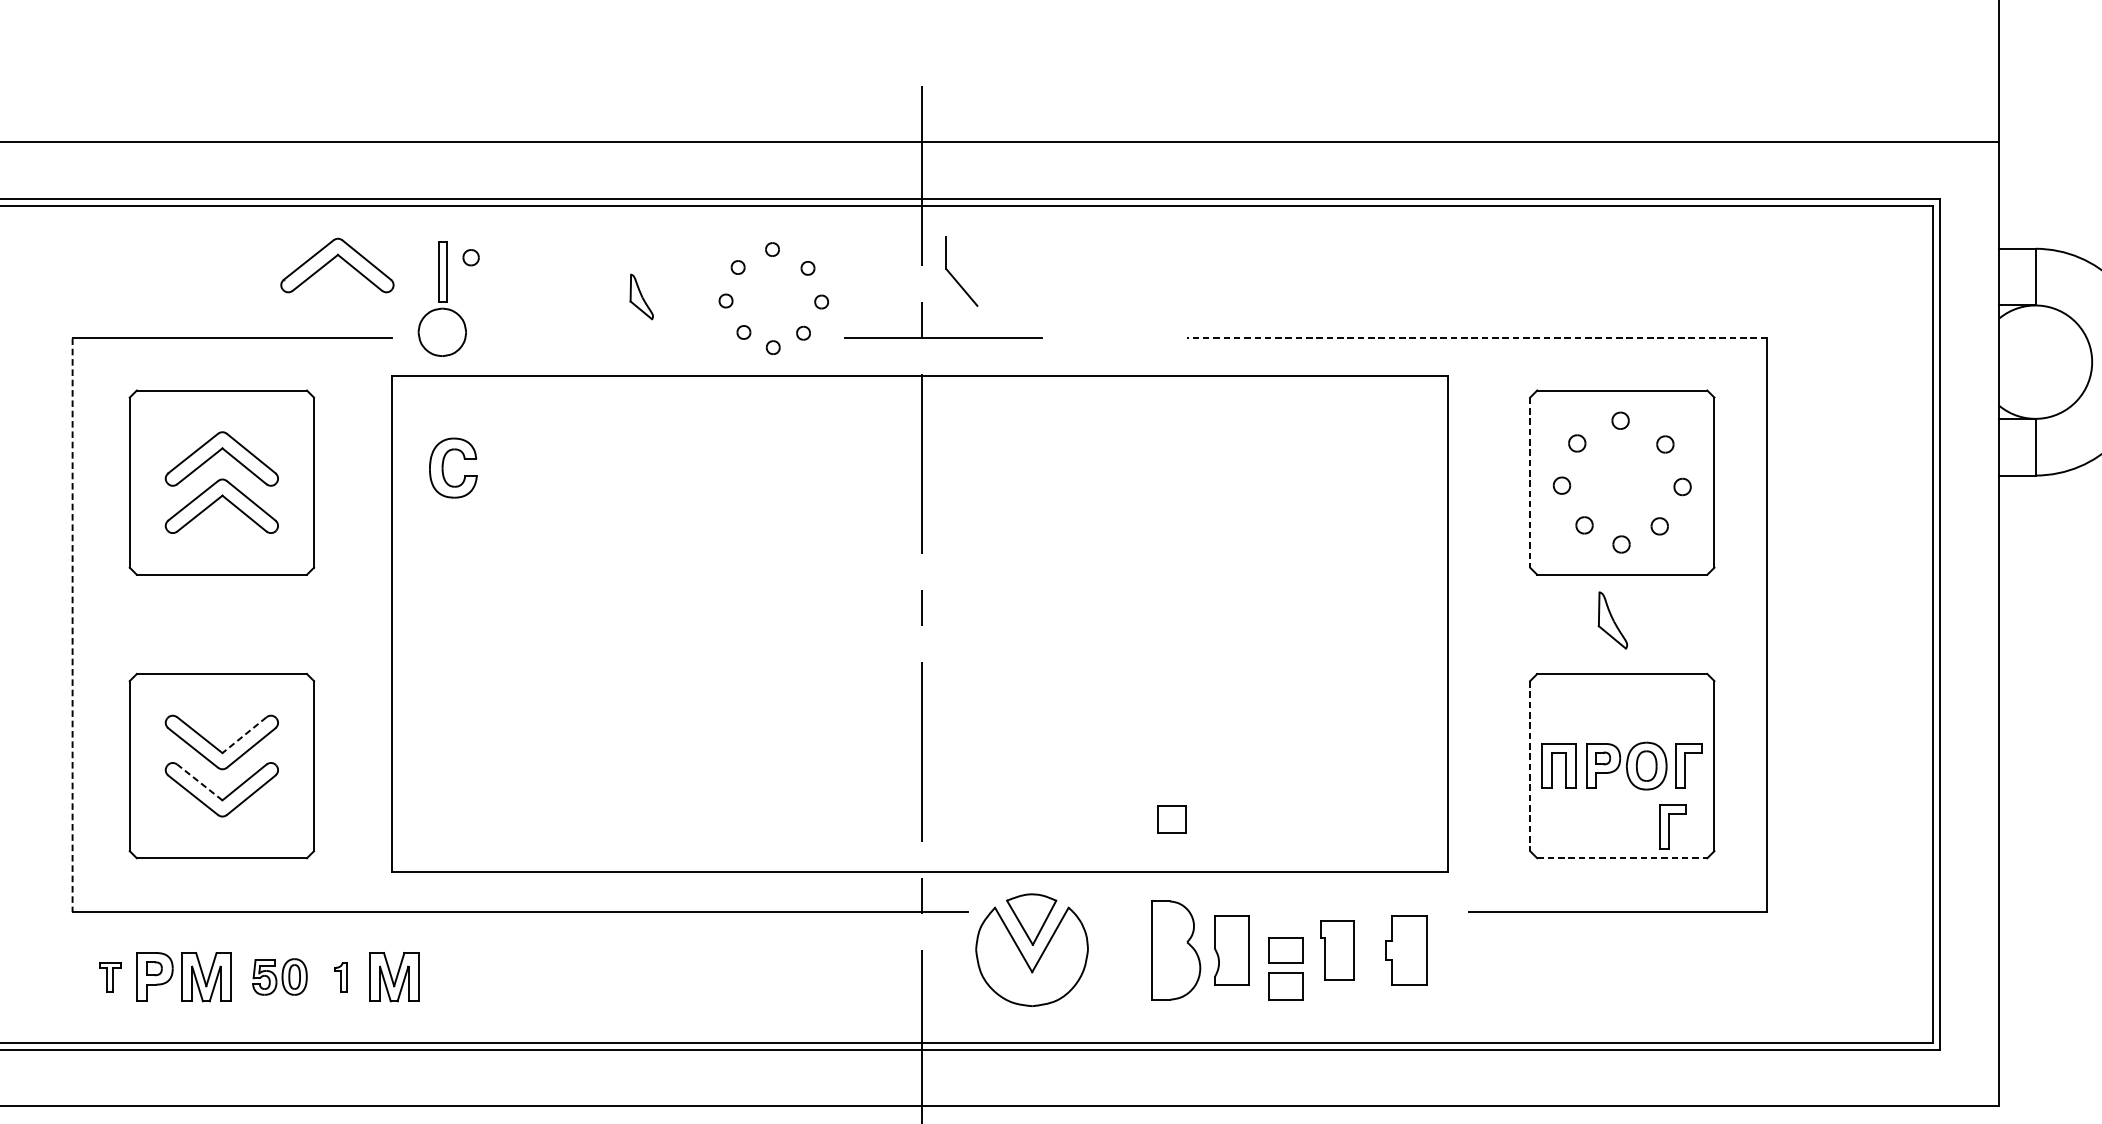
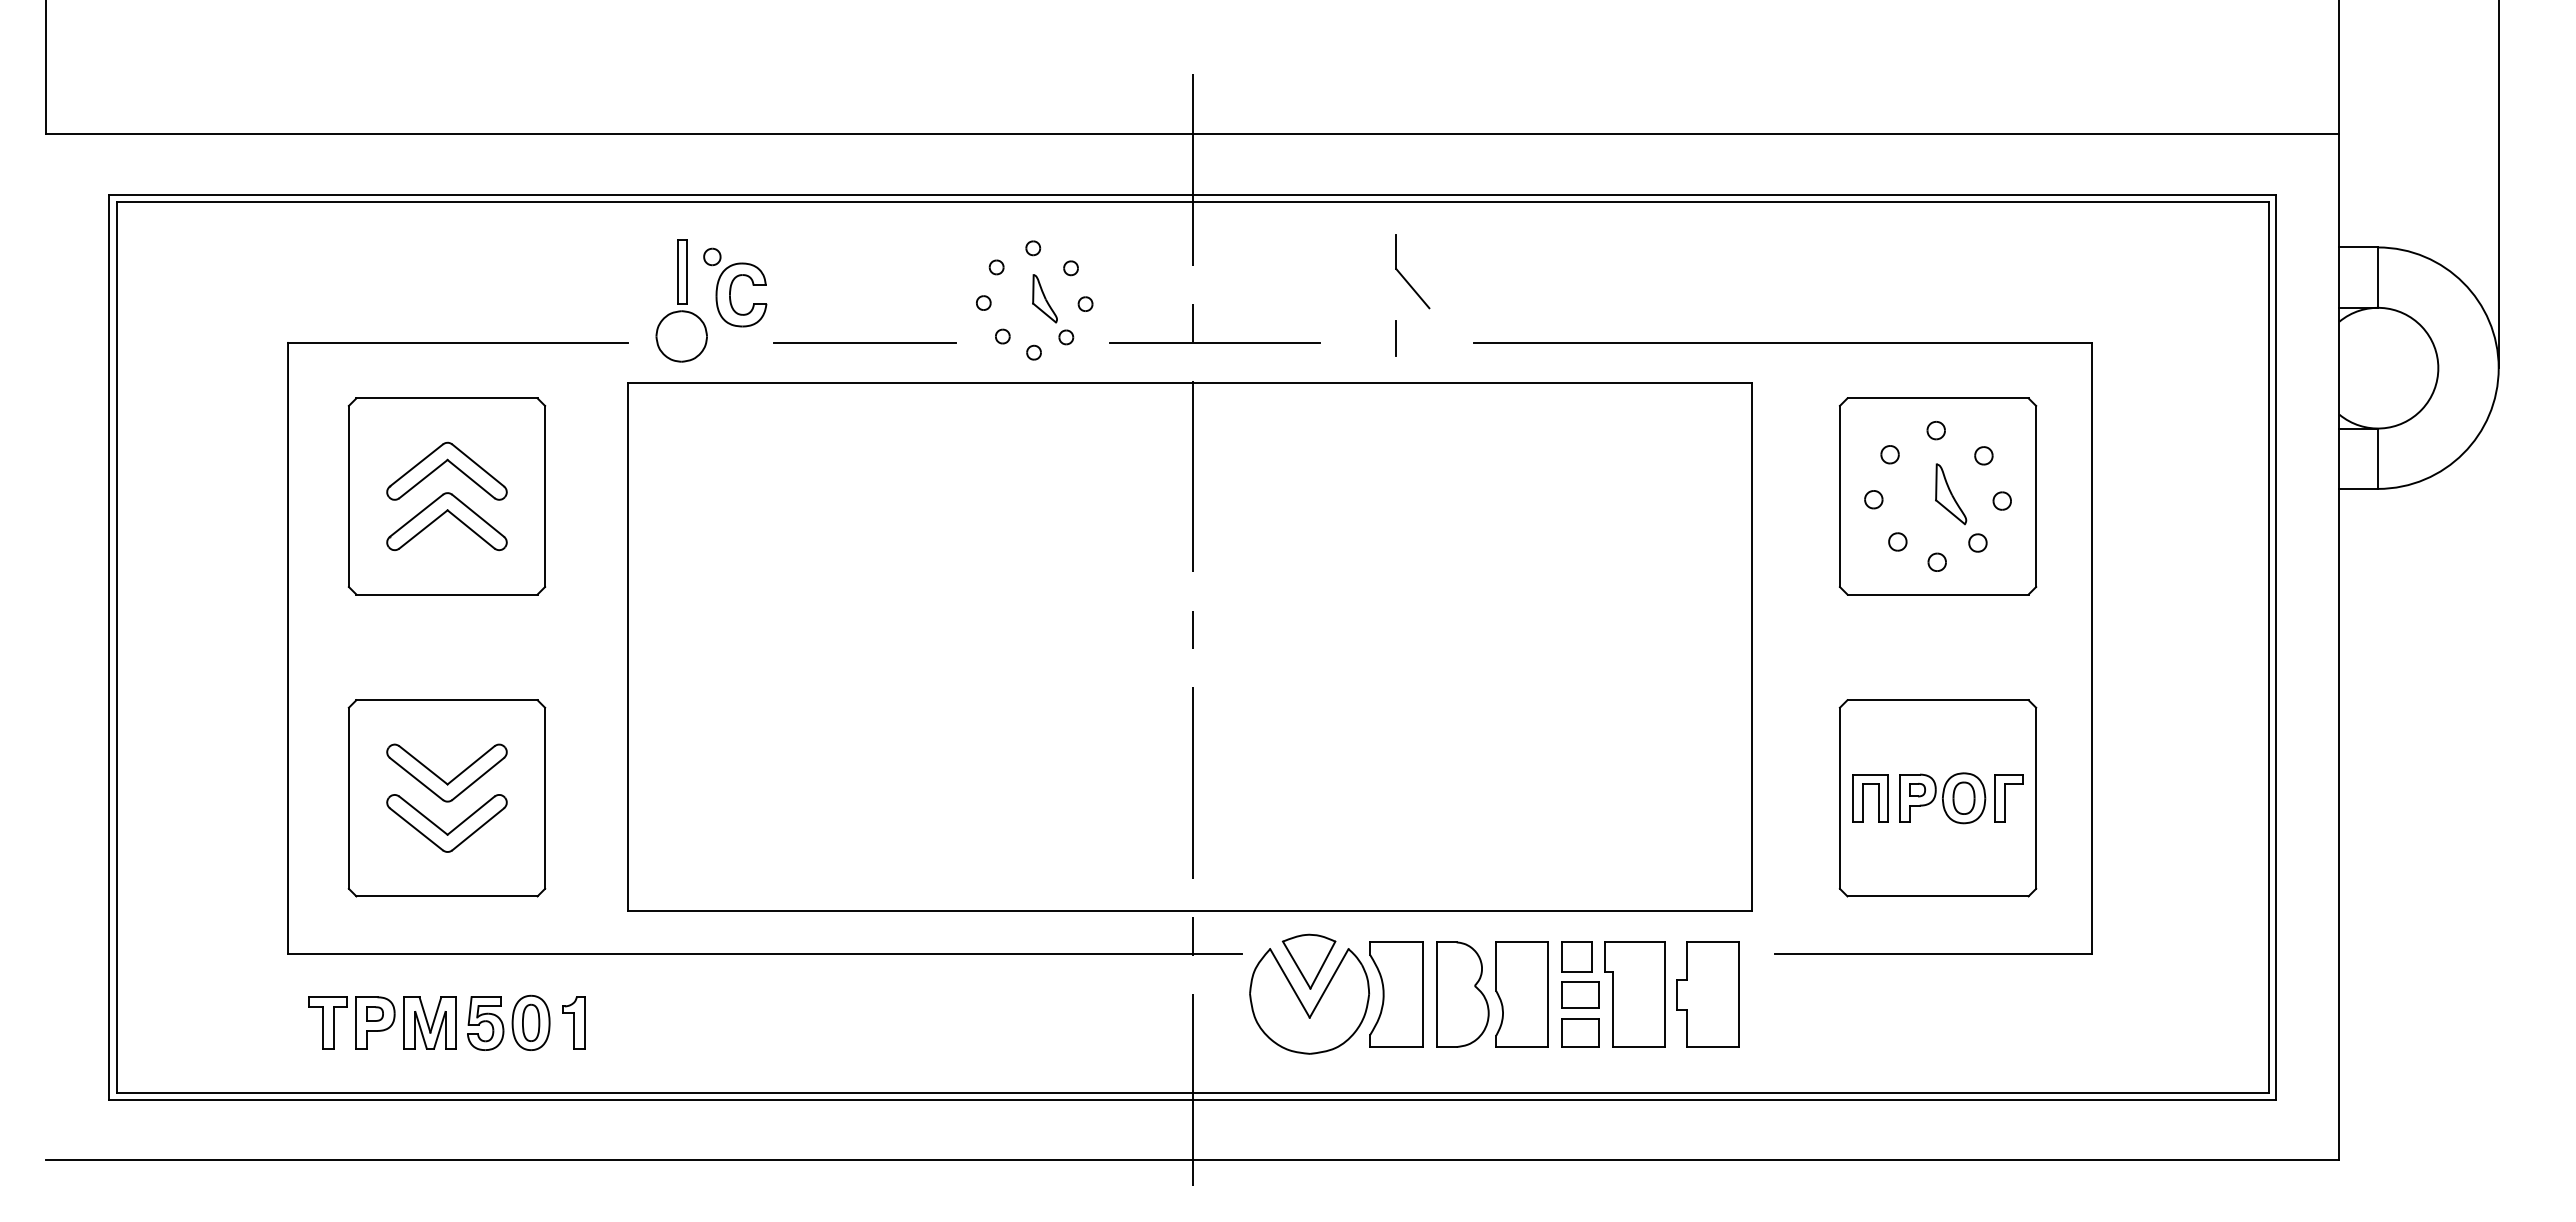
part: (333, 260) -> (565, 259), removed
part: (954, 277) -> (1405, 278), moved
part: (641, 296) -> (1044, 298), moved
line: (1113, 333) -> (1396, 337), added
line: (614, 338) -> (864, 342), added
line: (1476, 338) -> (1782, 342), dashed -> solid
part: (444, 463) -> (731, 290), moved
line: (1529, 482) -> (1839, 496), dashed -> solid
part: (1613, 620) -> (1951, 494), moved
line: (73, 625) -> (288, 648), dashed -> solid
line: (243, 735) -> (470, 765), dashed -> solid
line: (1529, 766) -> (1839, 798), dashed -> solid
line: (199, 782) -> (423, 815), dashed -> solid
part: (1171, 818) -> (1576, 956), moved
part: (1672, 827) -> (1991, 863), removed
line: (1622, 858) -> (1938, 896), dashed -> solid
part: (1113, 950) -> (1396, 994), added
part: (1231, 950) -> (1521, 994), size x1.43
part: (1337, 950) -> (1634, 994), size x1.67
part: (1405, 950) -> (1707, 994), size x1.43
part: (109, 976) -> (327, 1022), size x1.67
part: (279, 976) -> (508, 1022), size x1.43
part: (340, 976) -> (573, 1022), size x1.67
part: (393, 976) -> (629, 1022), removed

